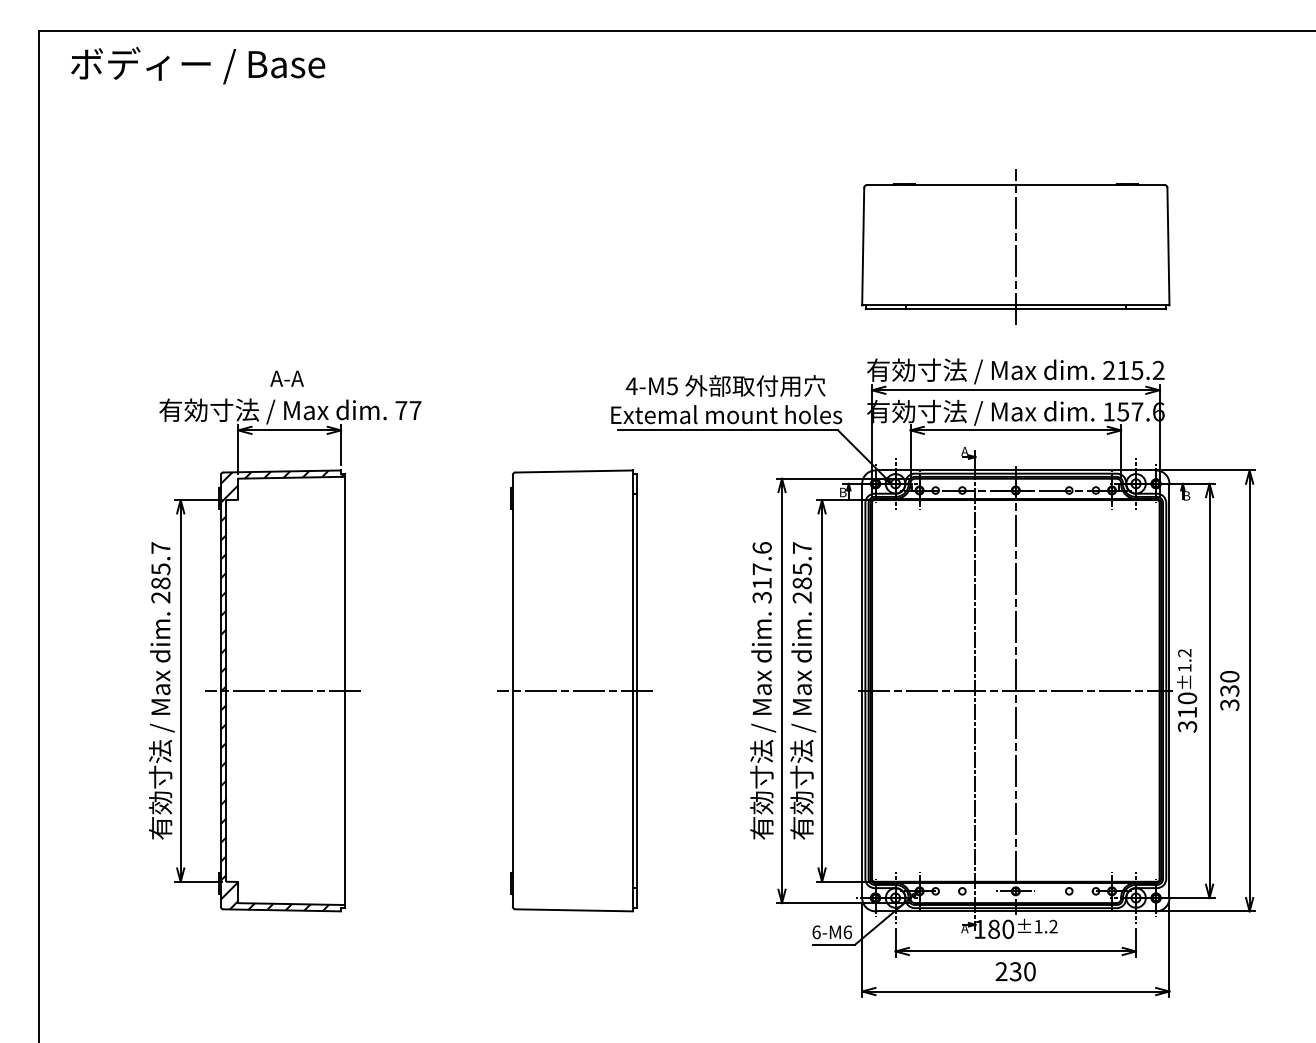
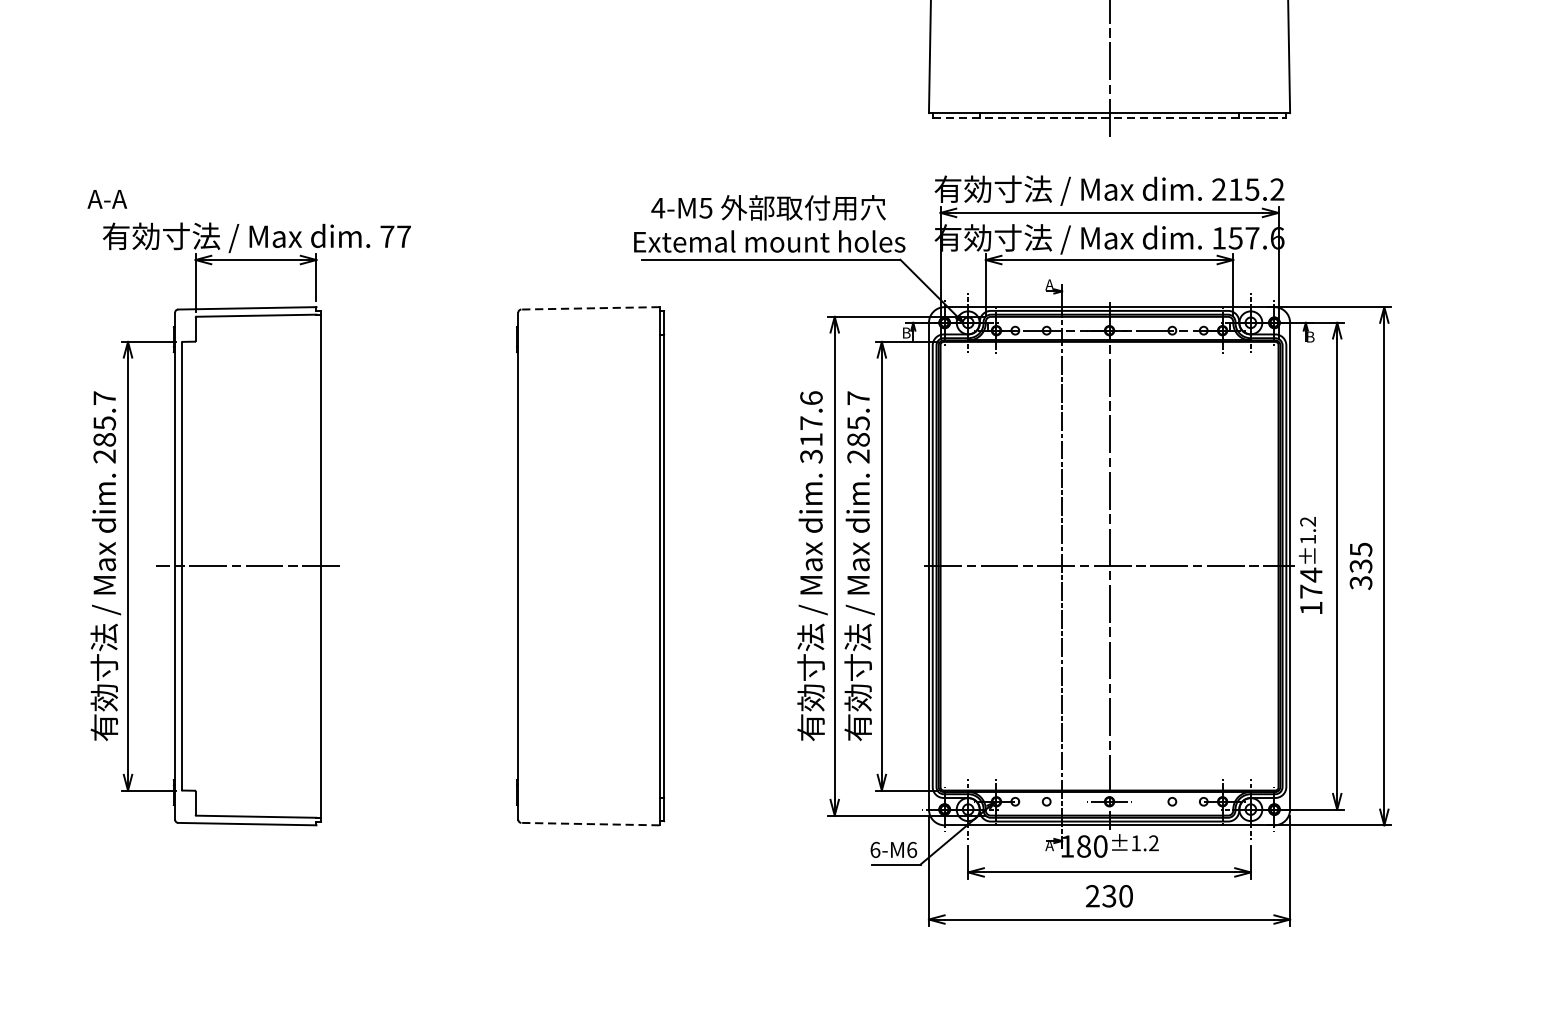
line: (1016, 309) -> (1110, 117), solid -> dashed
text: (286, 378) -> (106, 199), moved
line: (574, 471) -> (590, 308), solid -> dashed
text: (1229, 676) -> (1360, 549), 330 -> 335
hatch: (282, 690) -> (247, 565), removed
line: (574, 690) -> (590, 565), removed
text: (1187, 712) -> (1311, 591), 310 -> 174
line: (574, 910) -> (590, 824), solid -> dashed

